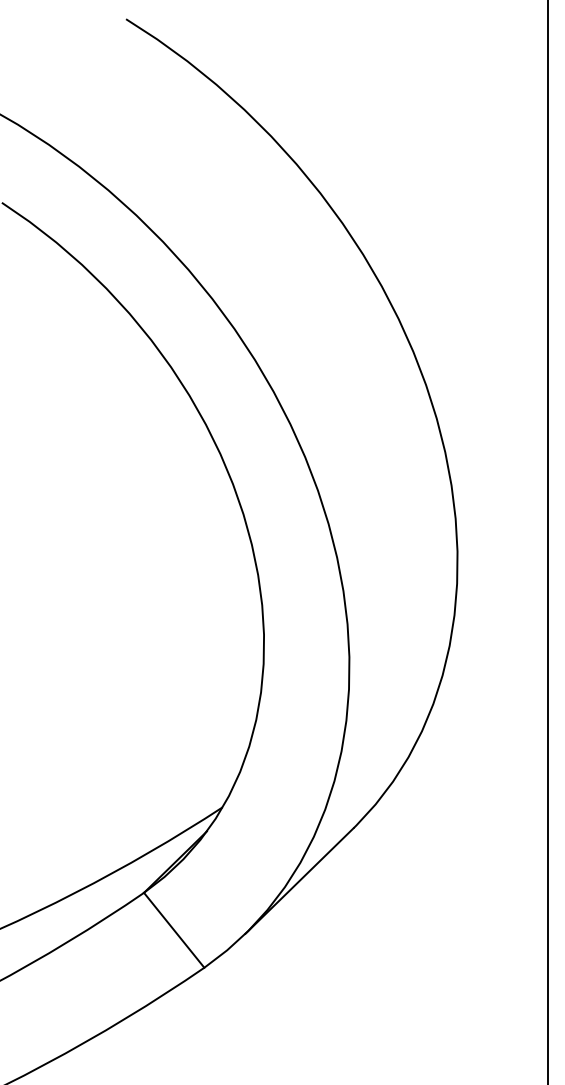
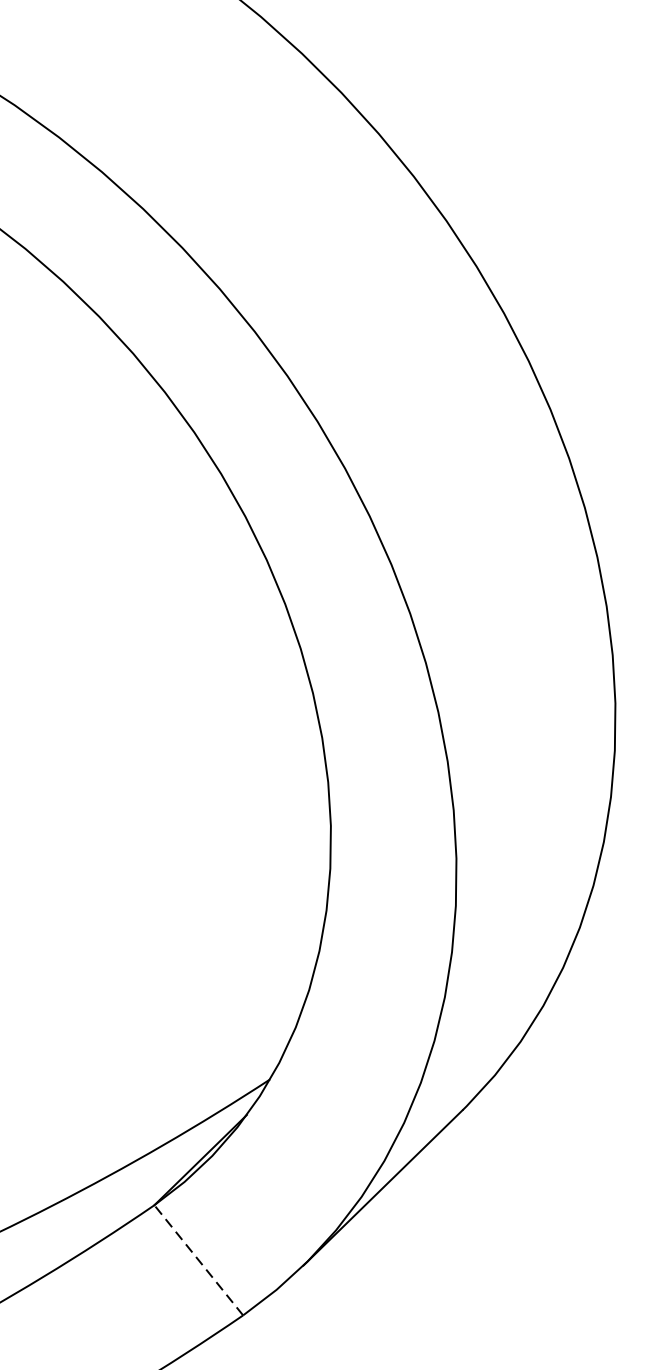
line: (173, 929) -> (197, 1259), solid -> dashed

